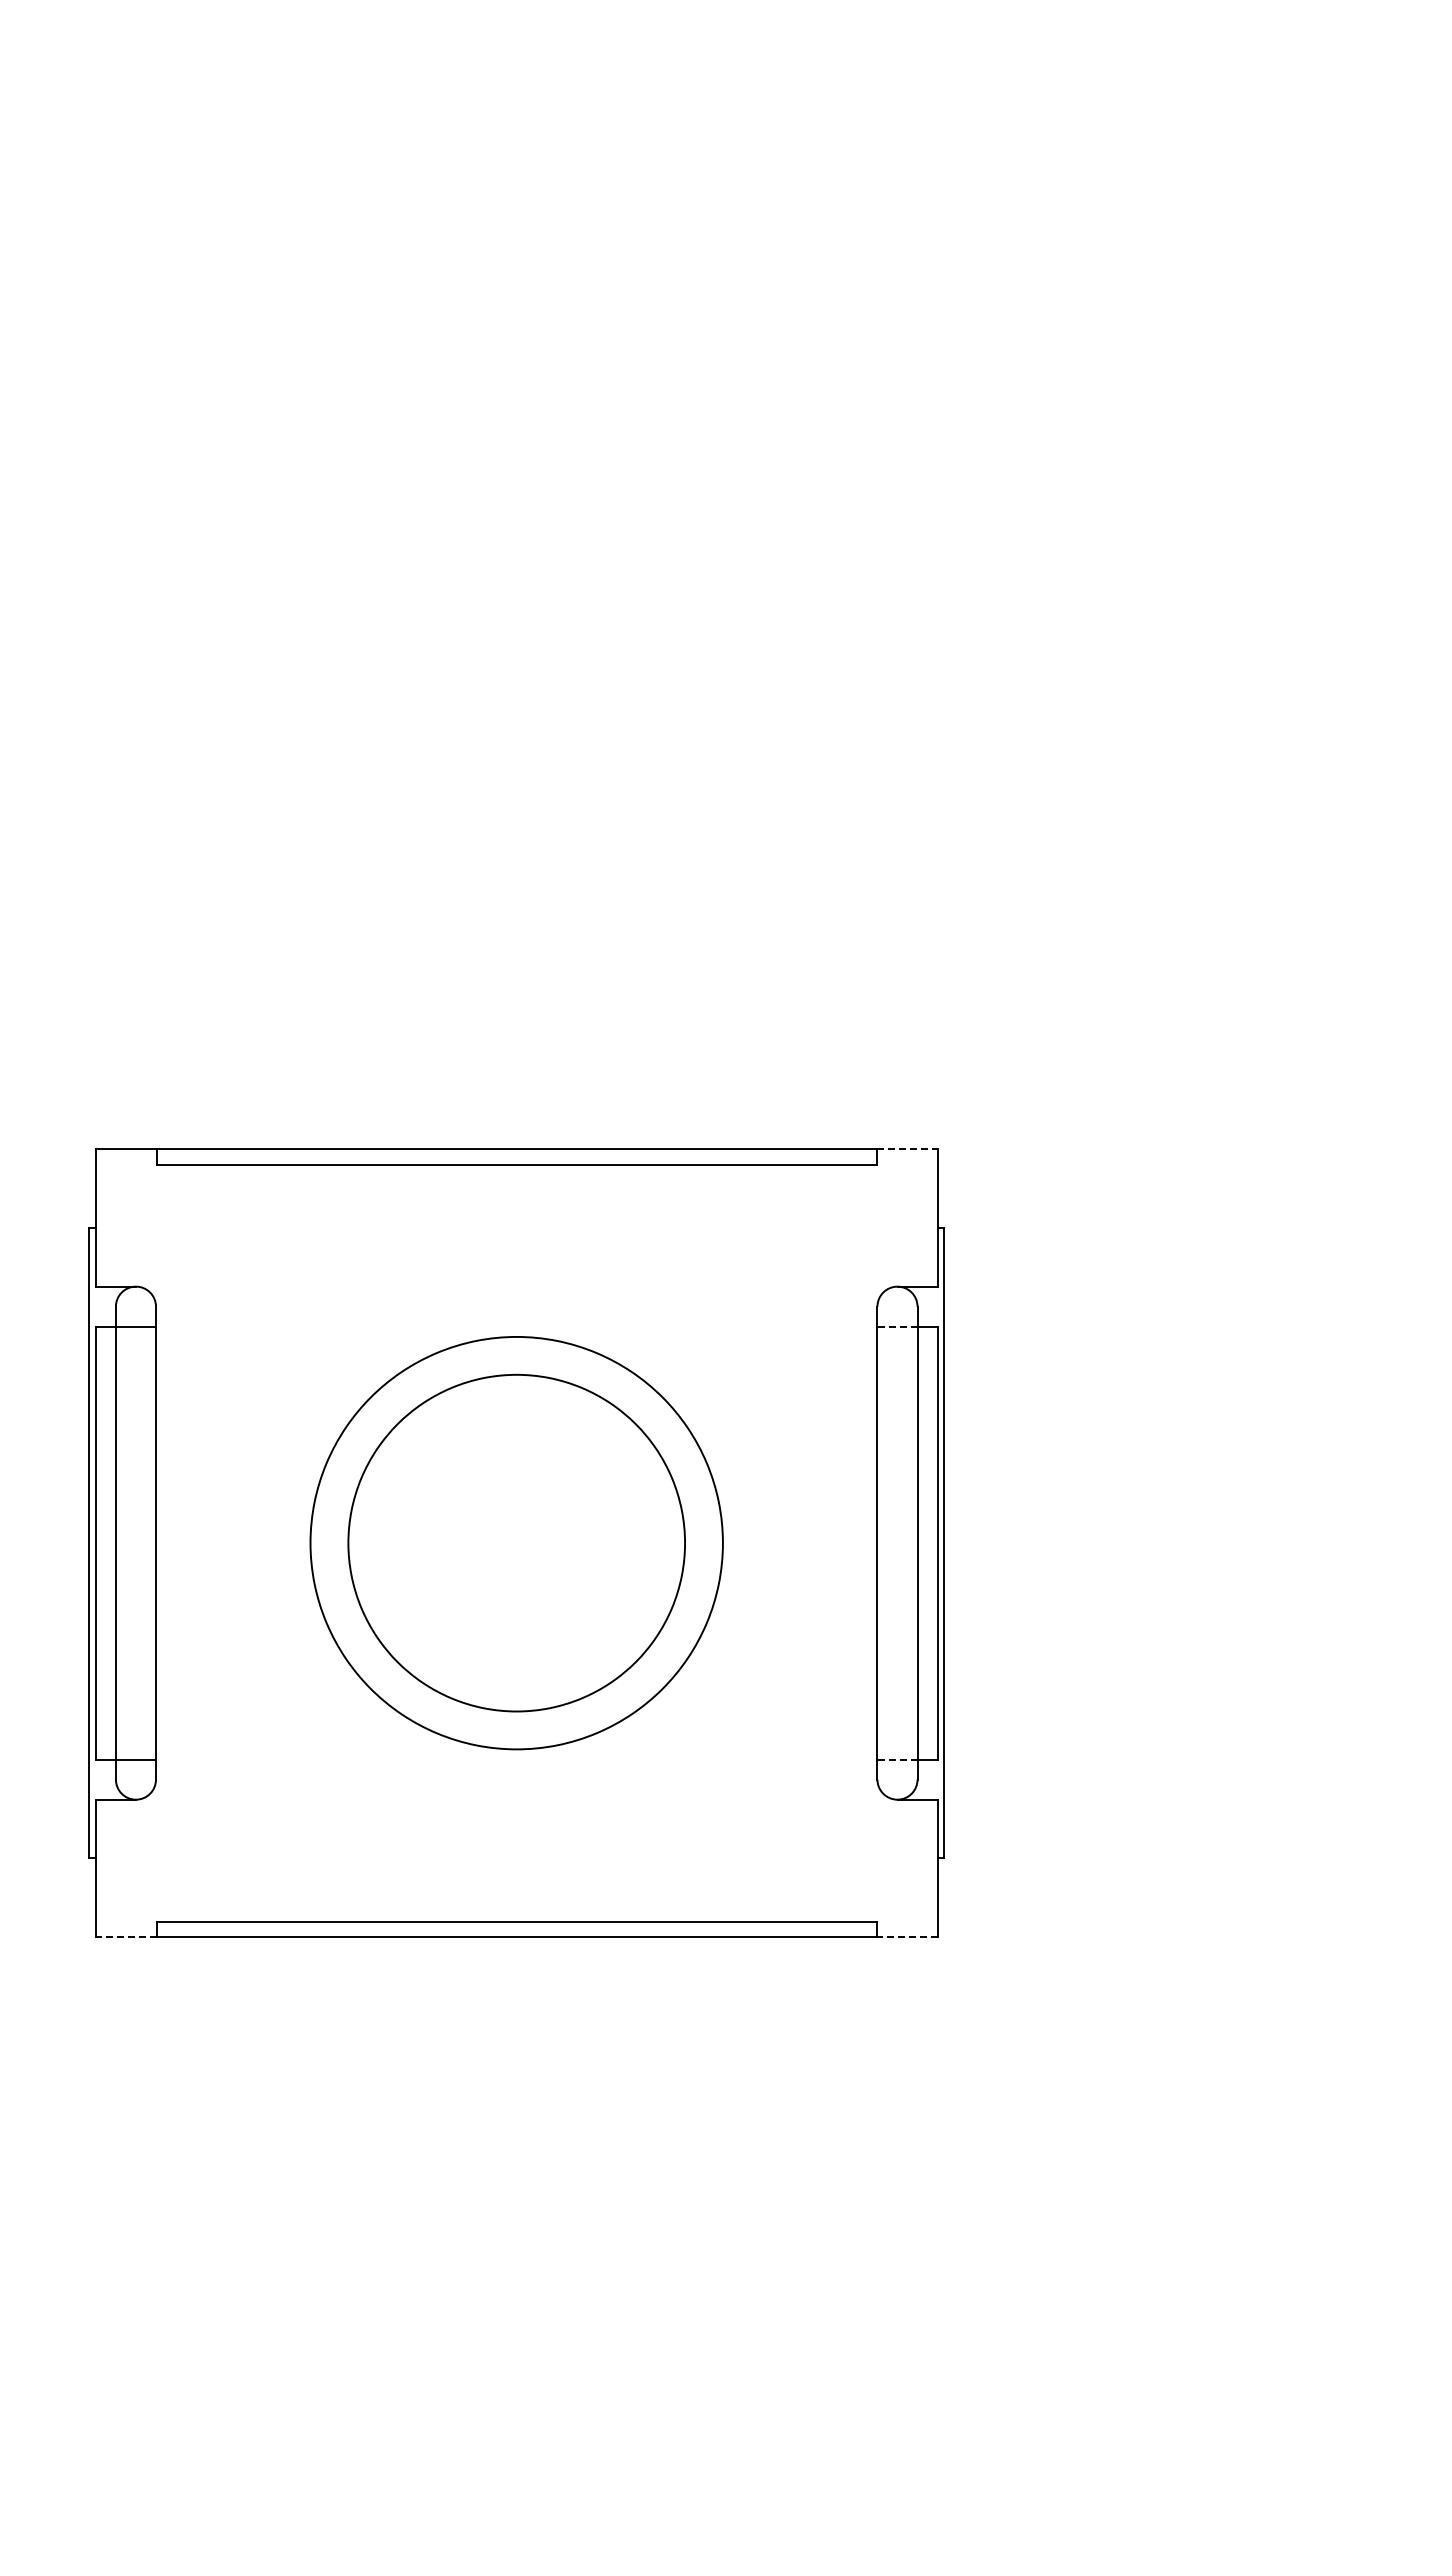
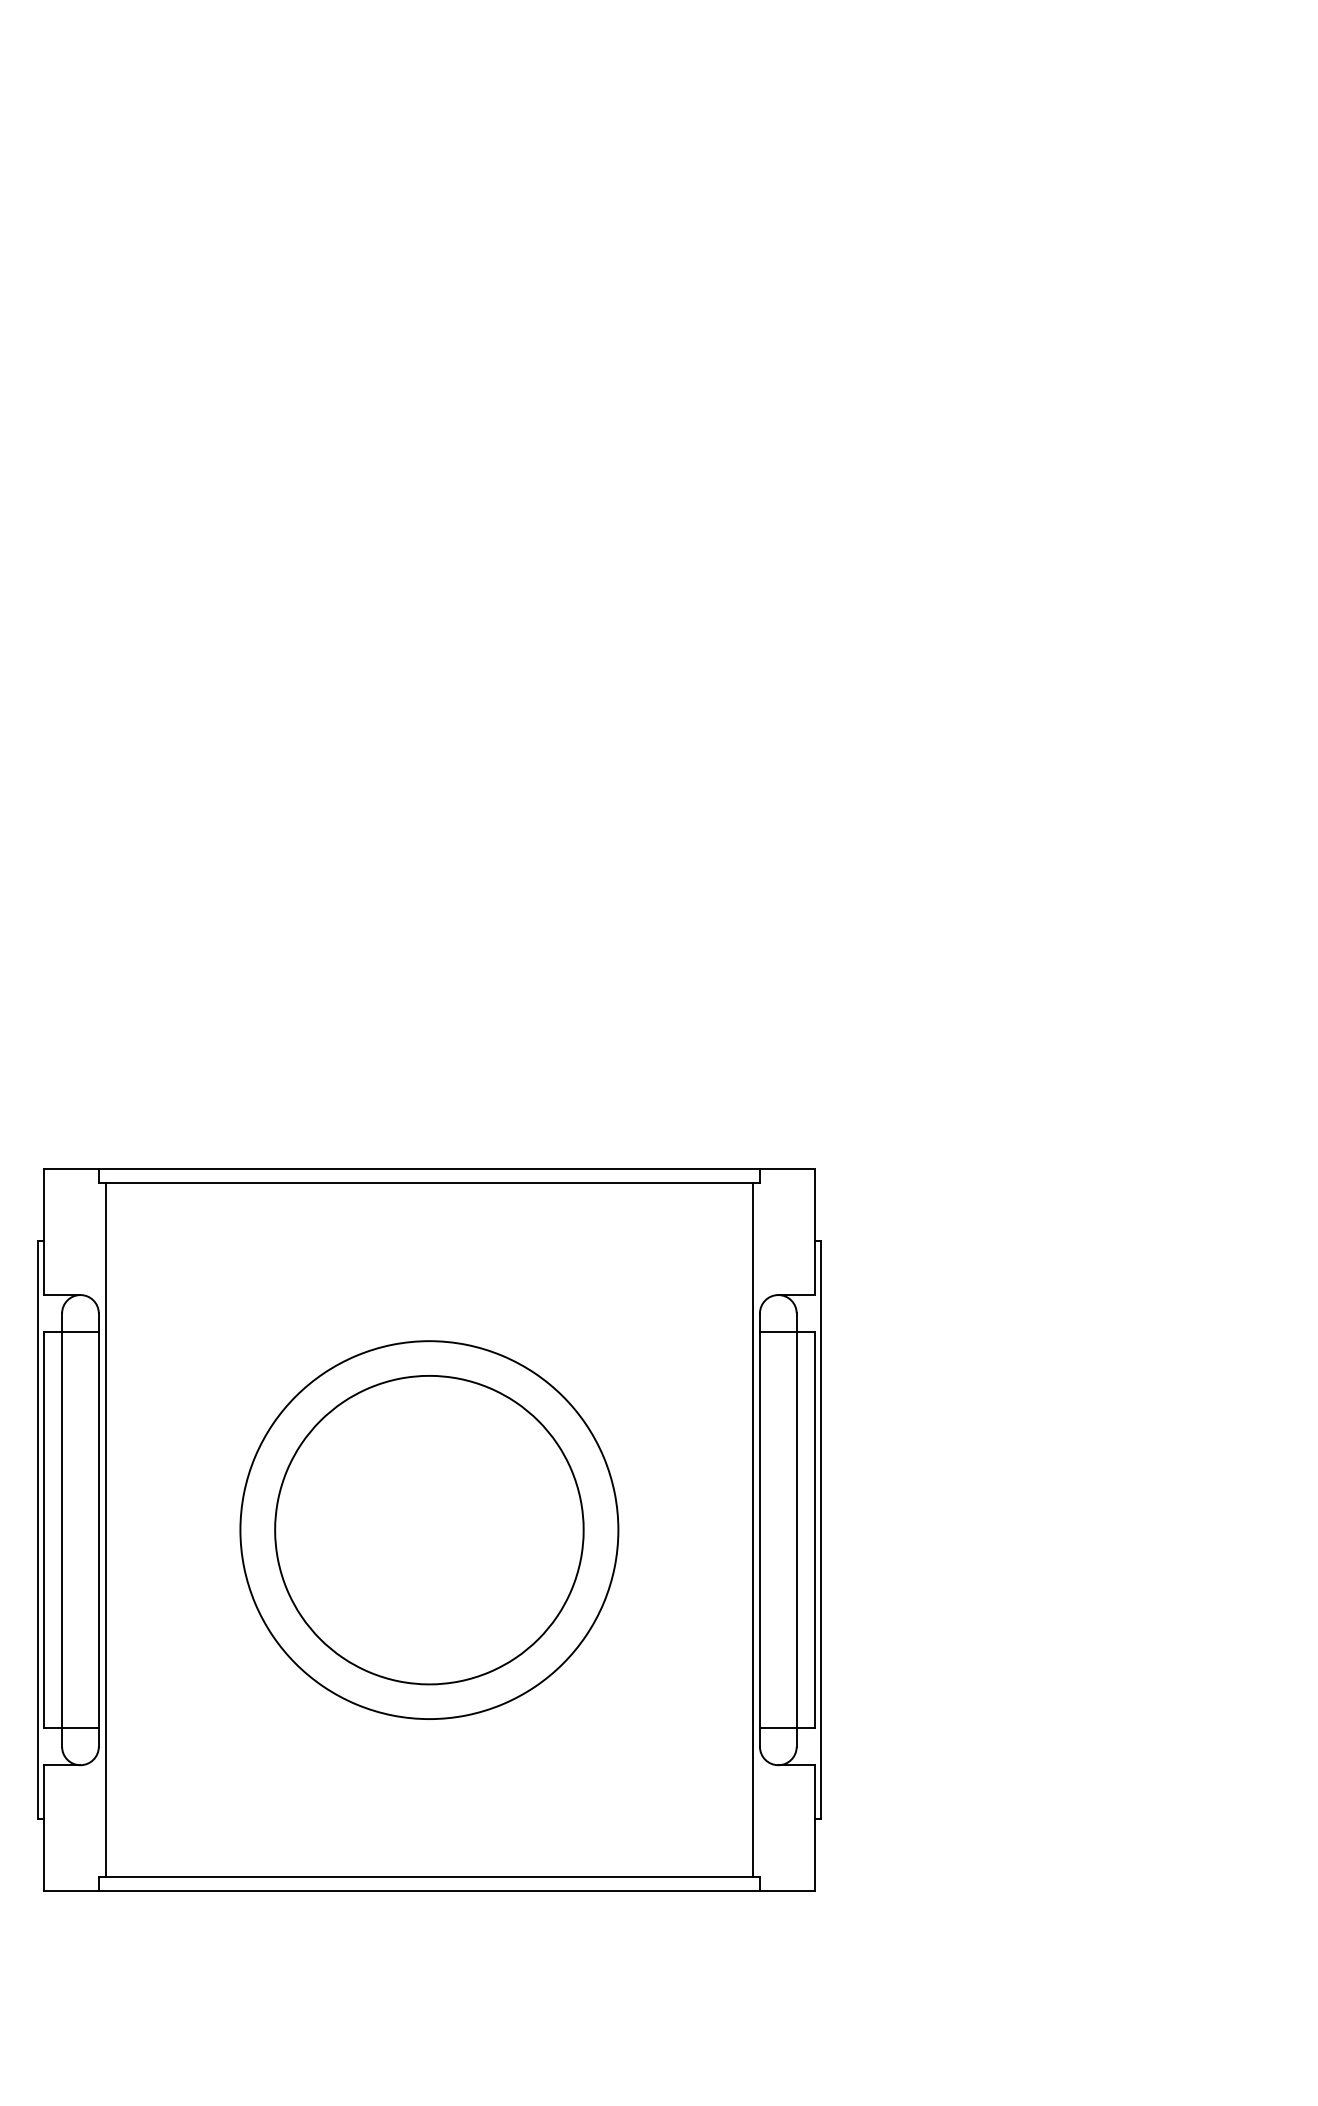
line: (907, 1149) -> (787, 1169), dashed -> solid
line: (897, 1326) -> (778, 1331), dashed -> solid
line: (163, 1542) -> (105, 1529), added
line: (869, 1542) -> (752, 1529), added
line: (897, 1759) -> (778, 1728), dashed -> solid
line: (125, 1937) -> (70, 1891), dashed -> solid
line: (906, 1937) -> (786, 1891), dashed -> solid

